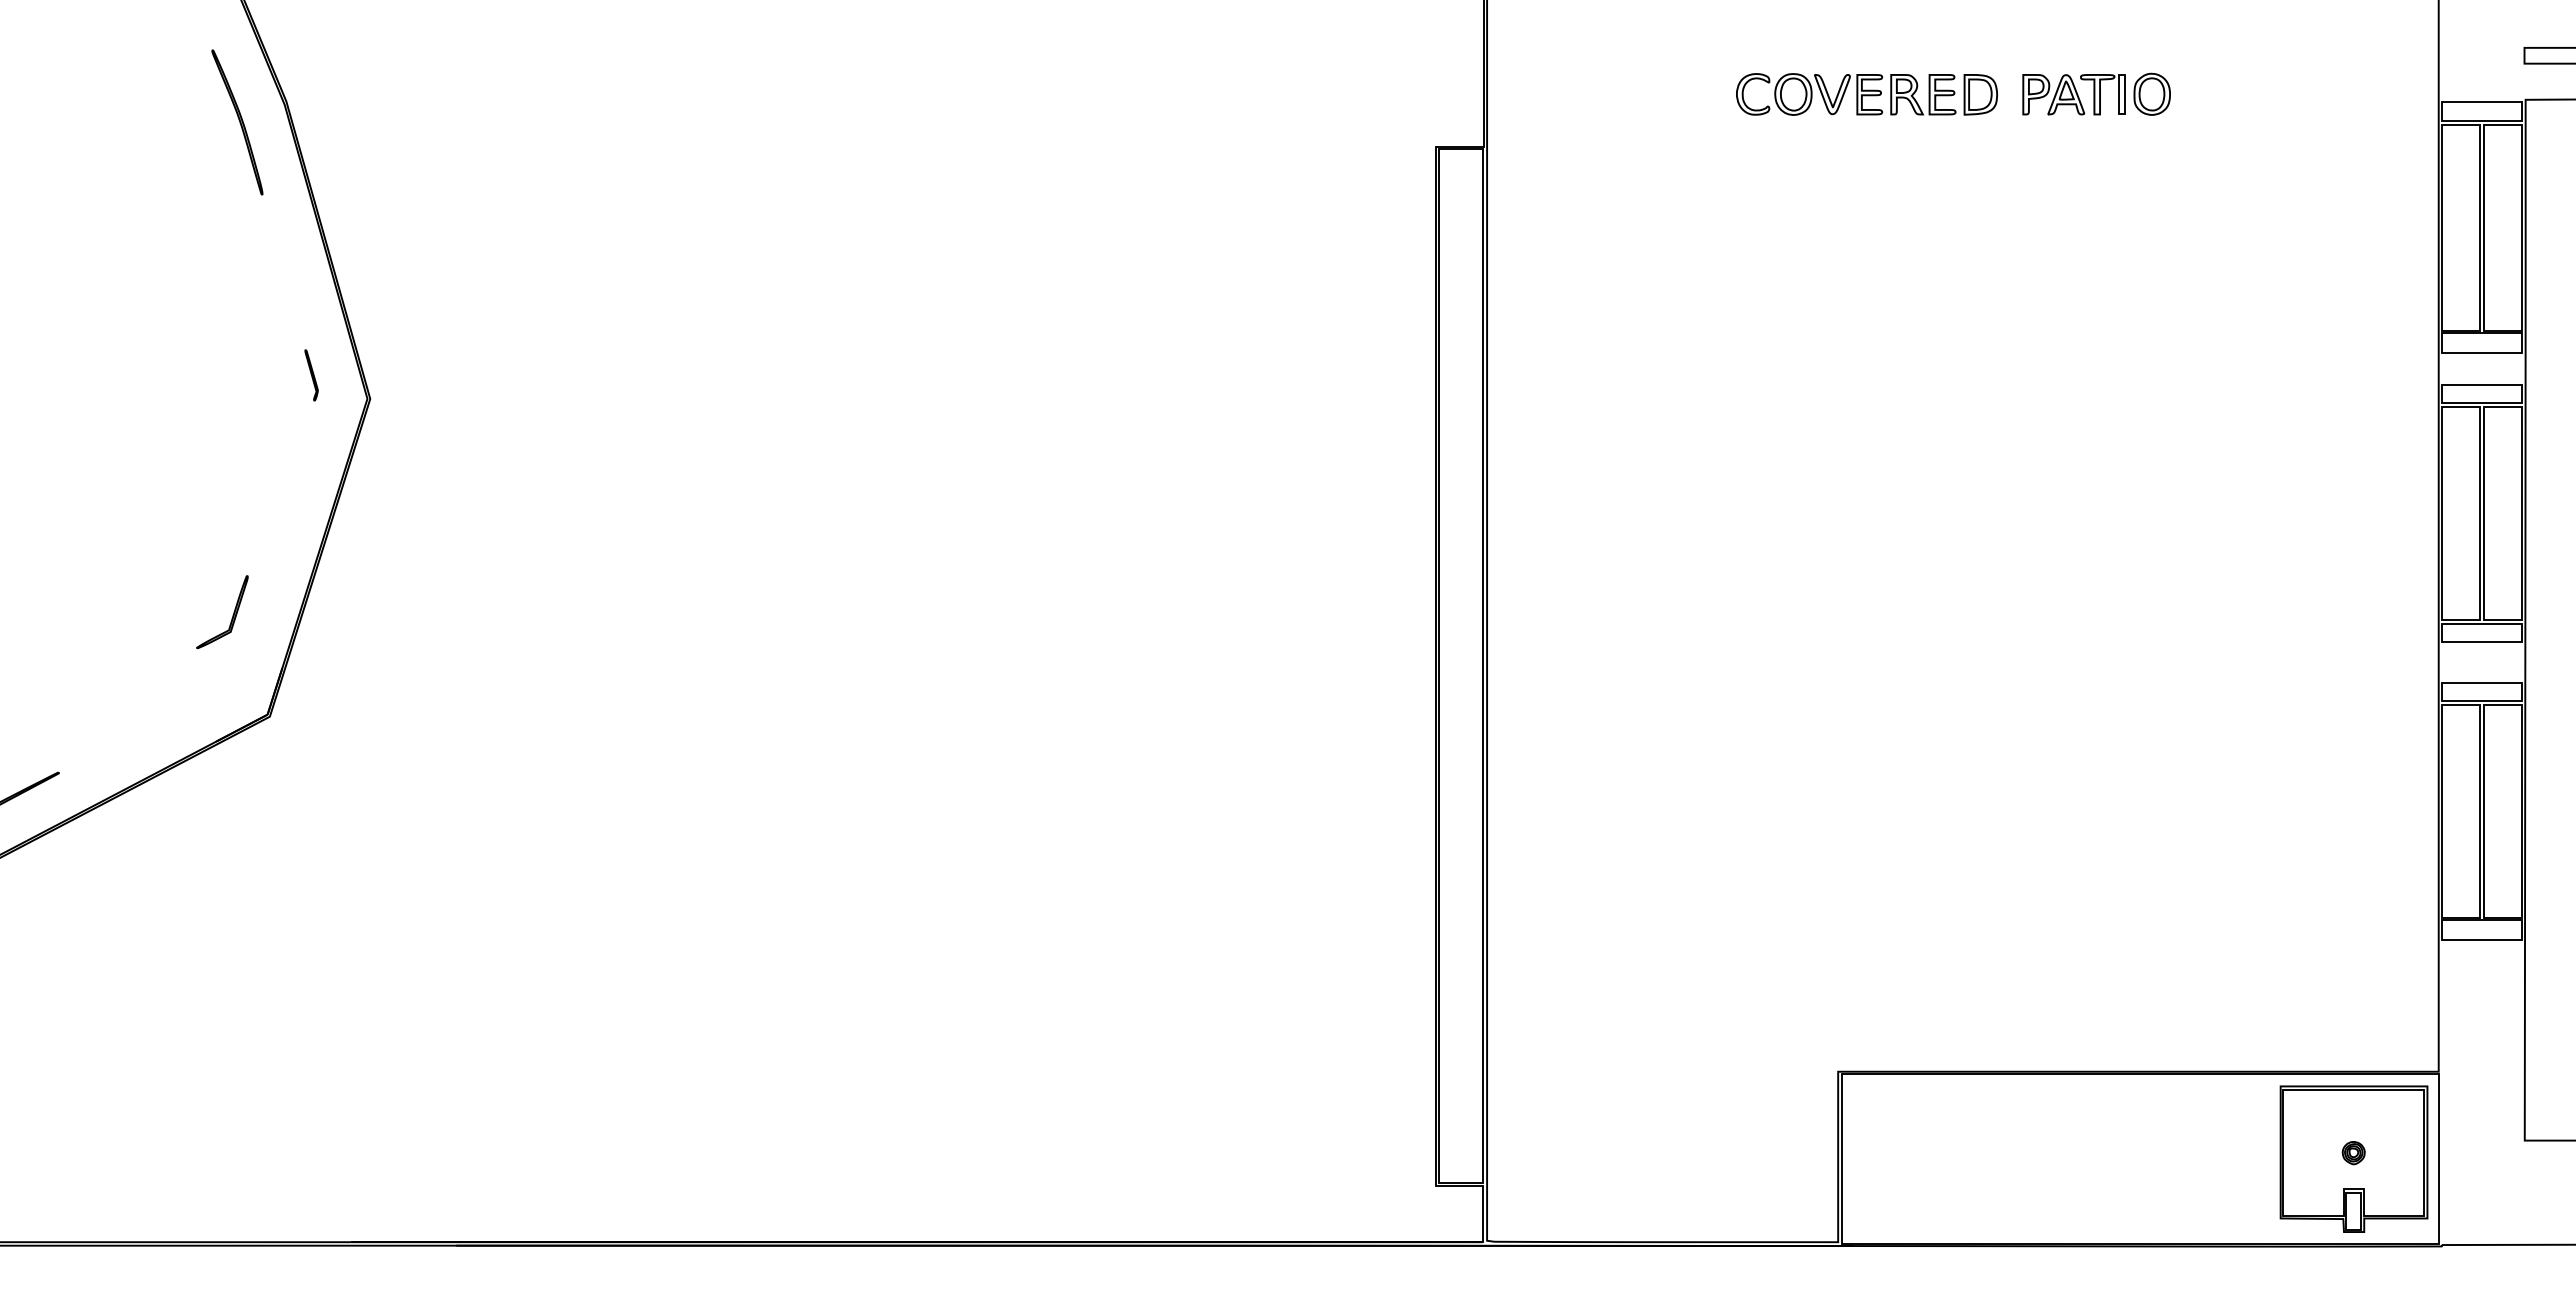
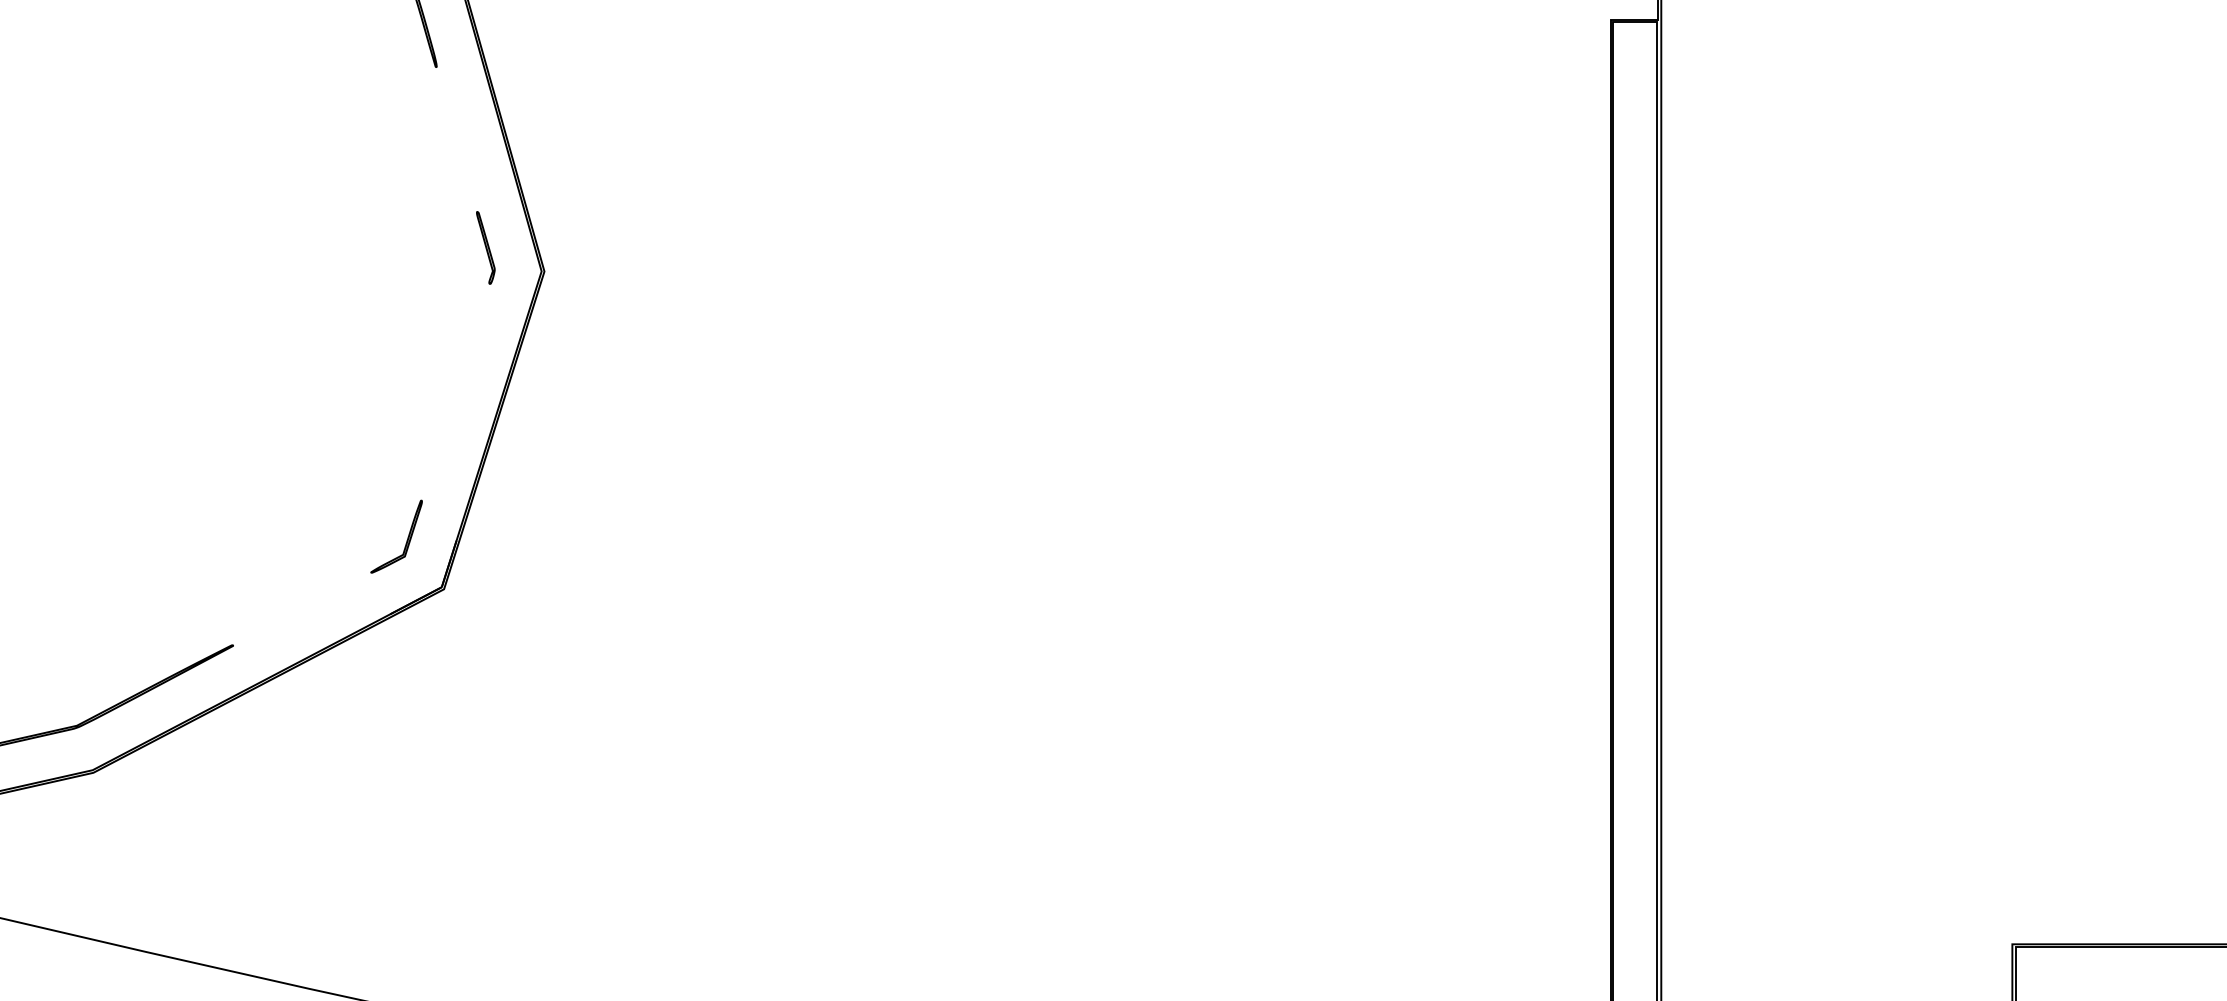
part: (311, 375) -> (485, 248), size x1.43
part: (232, 615) -> (406, 540), moved

